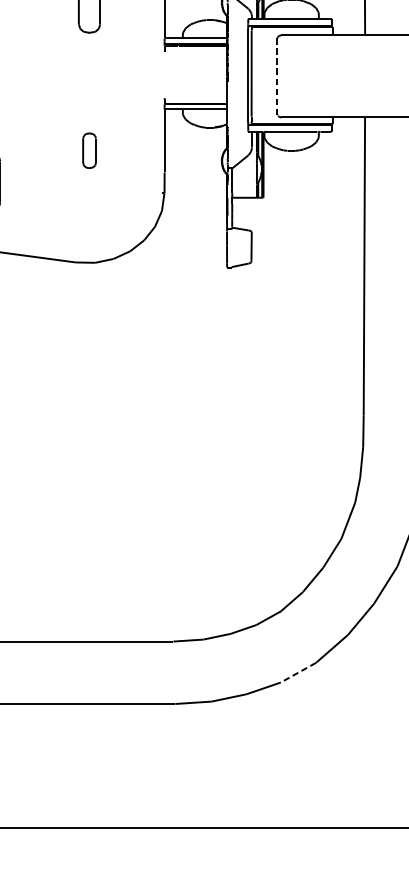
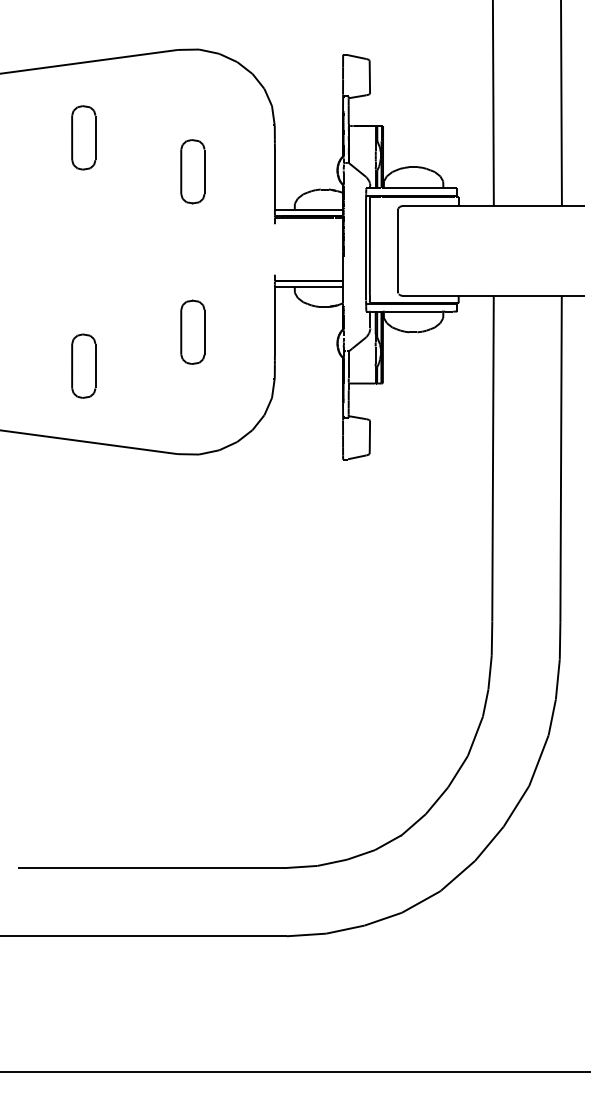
line: (277, 75) -> (398, 250), dashed -> solid
part: (89, 150) -> (192, 331), size x1.67
line: (297, 673) -> (420, 902), dashed -> solid

